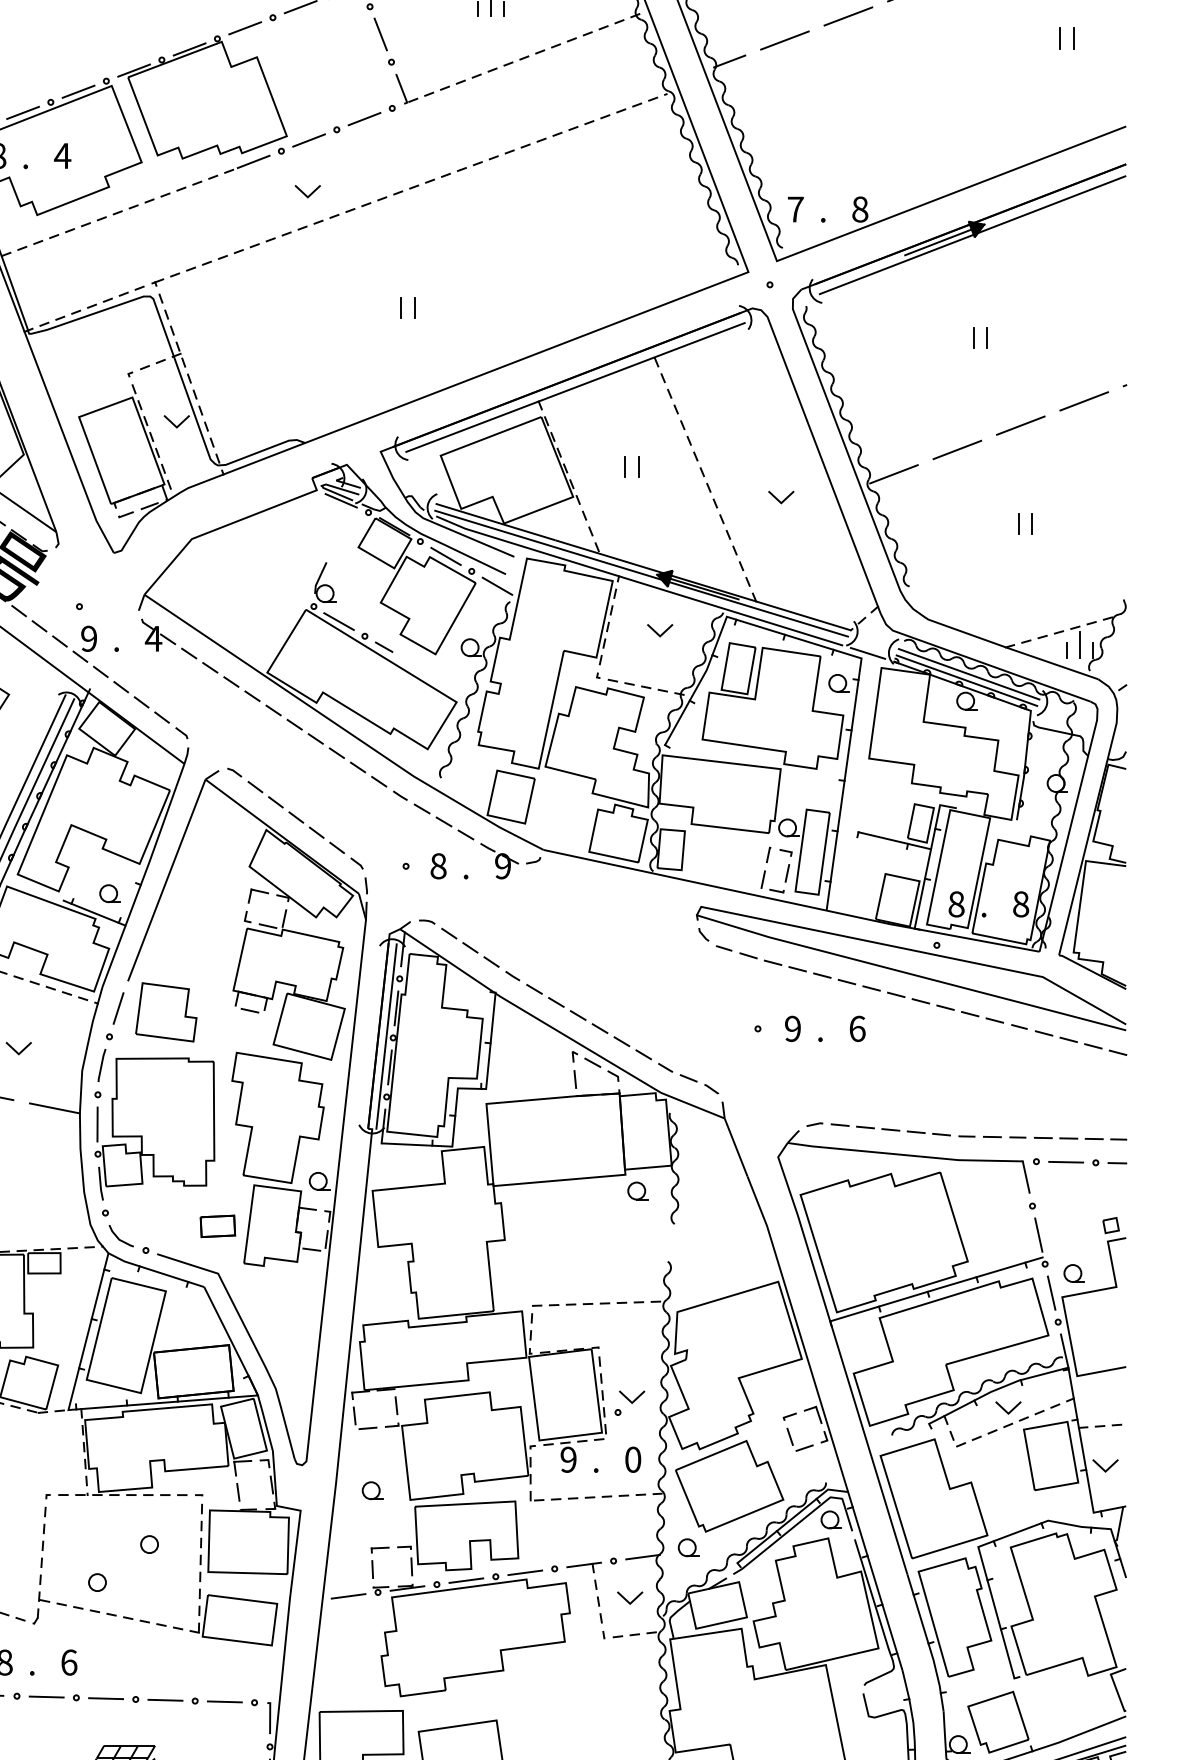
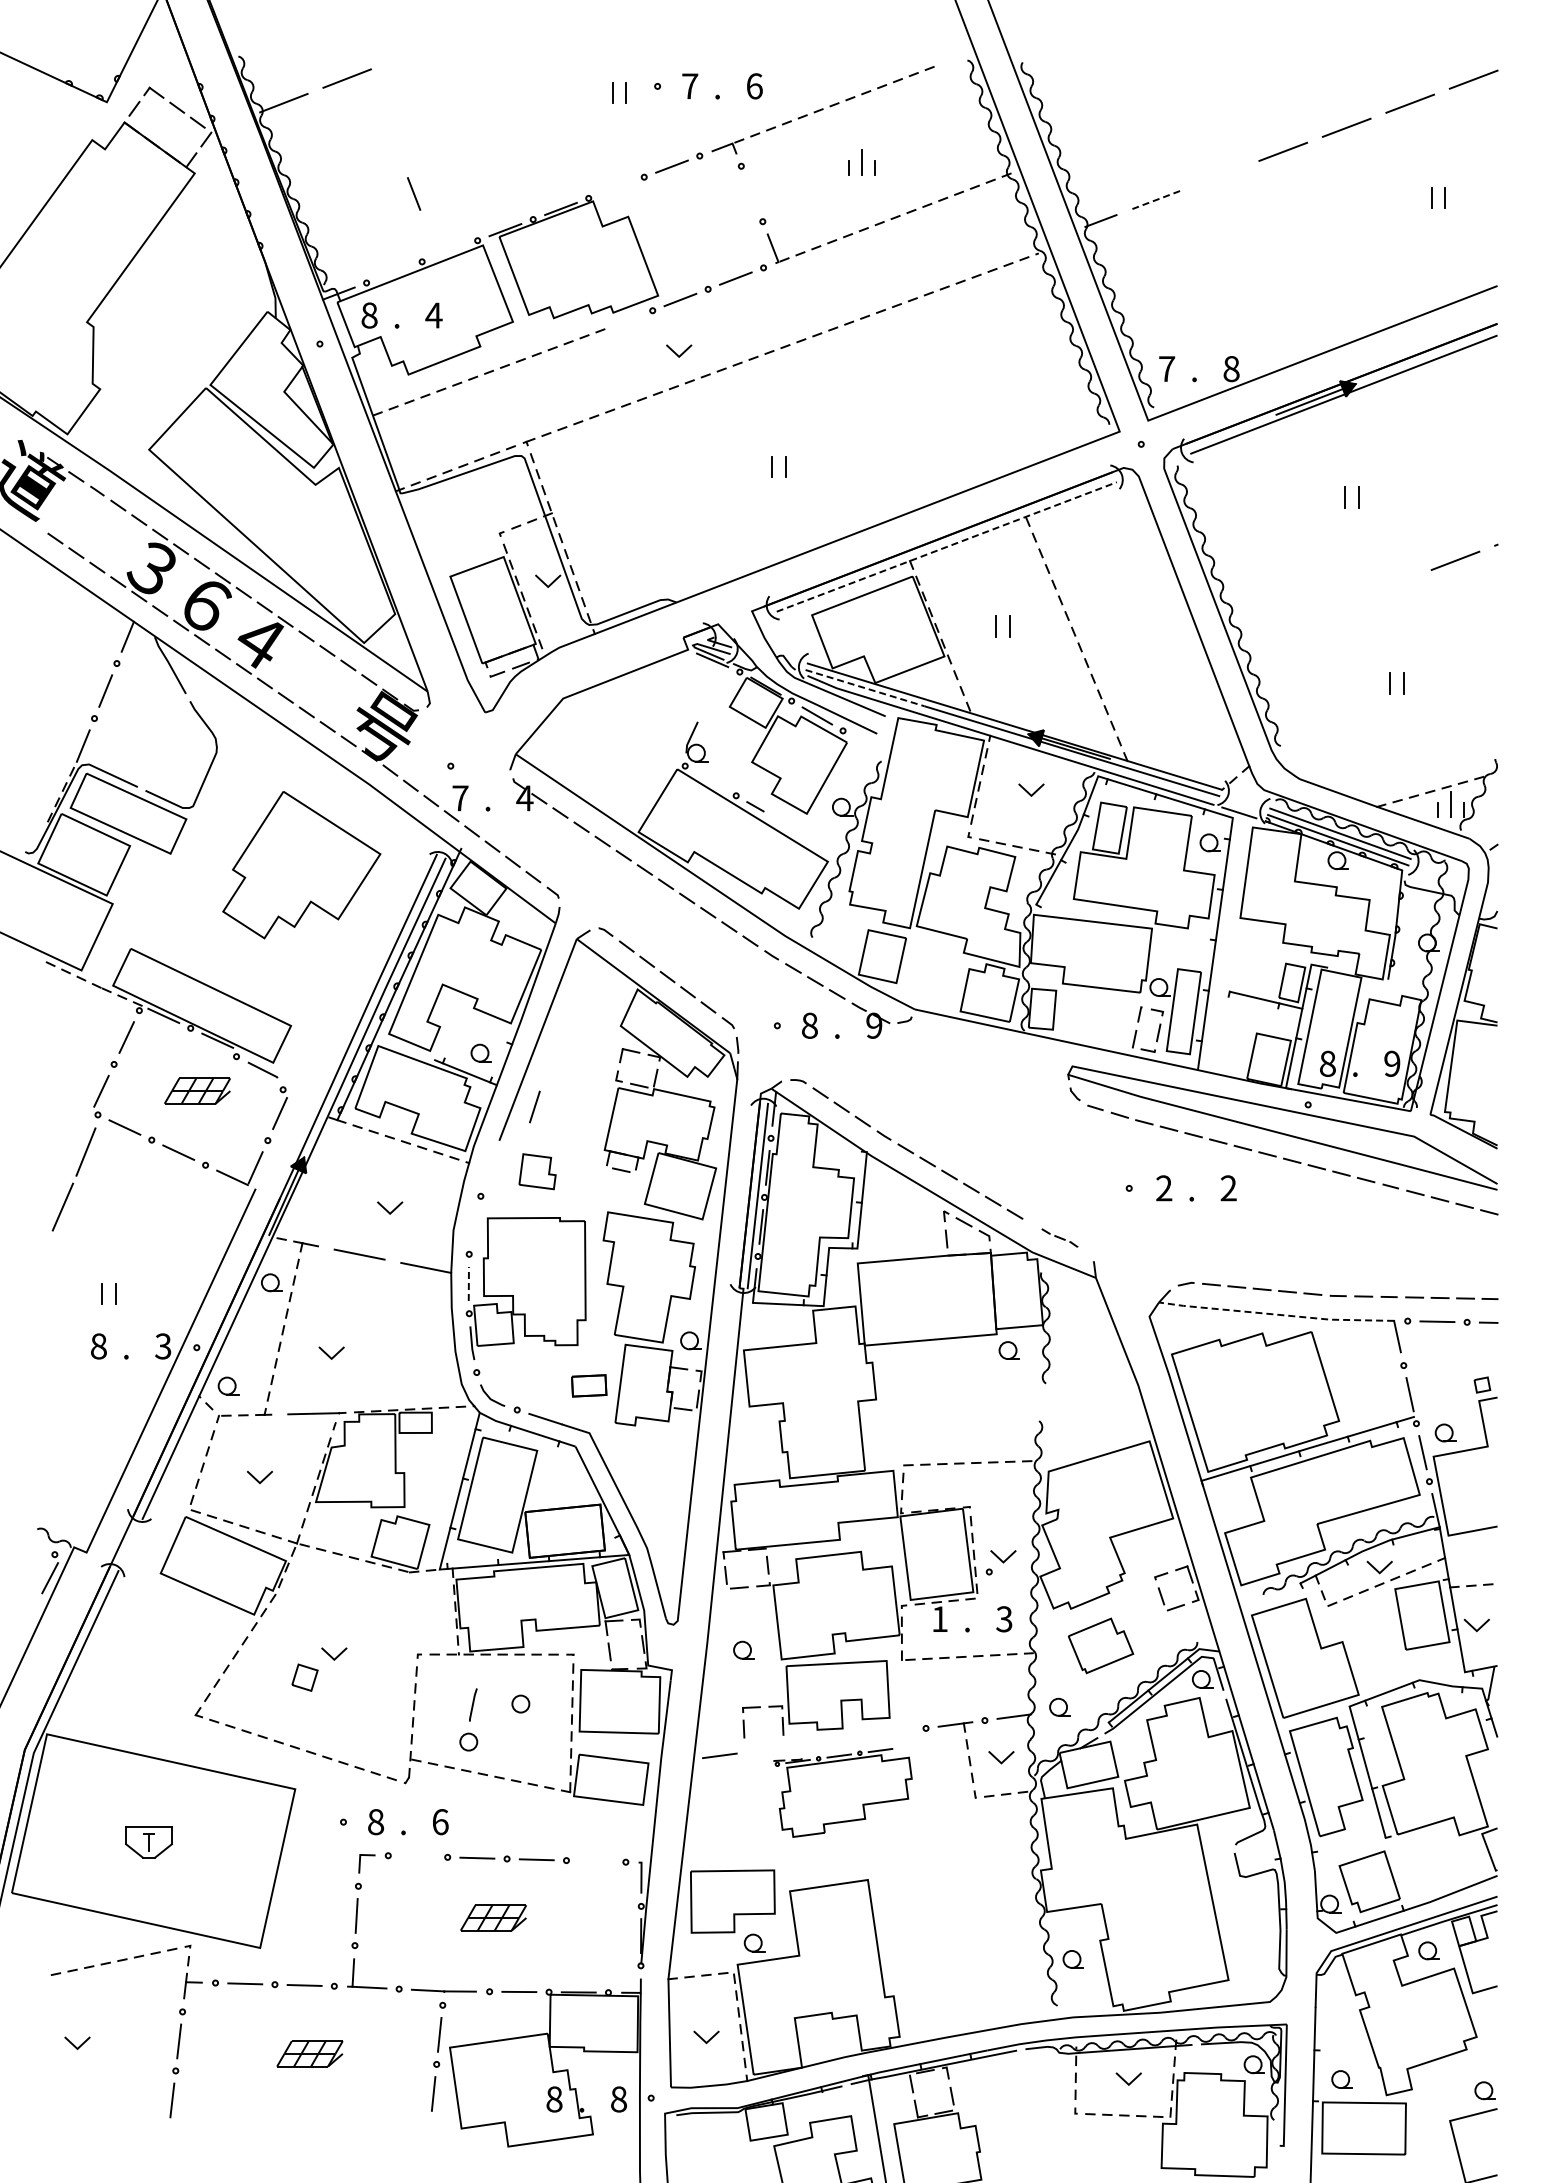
line: (848, 15) -> (1219, 175), removed
line: (245, 27) -> (616, 187), removed
line: (381, 33) -> (414, 193), moved
line: (784, 40) -> (1155, 200), solid -> dashed
line: (78, 91) -> (449, 251), removed
line: (23, 112) -> (394, 272), removed
line: (253, 161) -> (624, 321), removed
line: (575, 387) -> (946, 547), solid -> dashed
line: (1020, 425) -> (1391, 585), removed
line: (957, 449) -> (1328, 609), removed
line: (894, 473) -> (1265, 633), removed
line: (778, 498) -> (1149, 658), removed
line: (494, 528) -> (865, 688), solid -> dashed
line: (497, 585) -> (868, 745), removed
line: (339, 620) -> (710, 780), removed
text: (89, 638) -> (460, 798), 9 -> 7
text: (1021, 903) -> (1392, 1063), 8 -> 9
line: (118, 1007) -> (534, 1106), moved
part: (166, 1011) -> (537, 1171), size x0.6
text: (793, 1028) -> (1164, 1188), 9 -> 2
text: (857, 1028) -> (1228, 1188), 6 -> 2
line: (102, 1064) -> (473, 1704), moved
part: (688, 1077) -> (1059, 1237), size x0.6
line: (97, 1124) -> (468, 1284), solid -> dashed
line: (904, 1154) -> (1275, 1314), solid -> dashed
text: (568, 1459) -> (939, 1619), 9 -> 1
text: (633, 1459) -> (1004, 1619), 0 -> 3
part: (729, 1485) -> (1100, 1645), size x0.6
part: (471, 1632) -> (842, 1792), size x0.7
line: (46, 1696) -> (417, 1856), removed
line: (225, 1700) -> (596, 1860), removed

